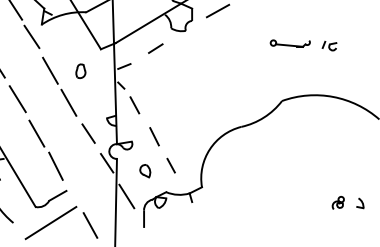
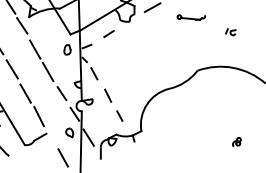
part: (289, 43) -> (190, 17), moved
part: (80, 70) -> (67, 49), moved
part: (145, 170) -> (69, 132), moved
part: (360, 203) -> (252, 142), removed
line: (50, 223) -> (35, 156), removed

